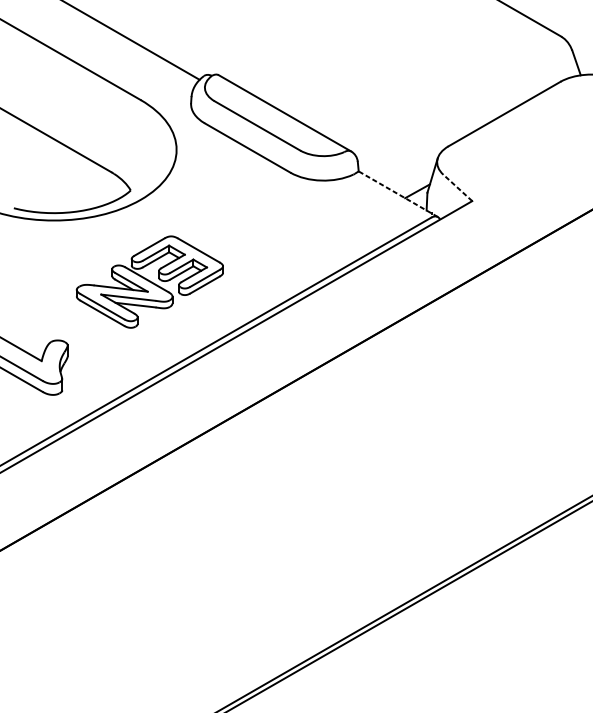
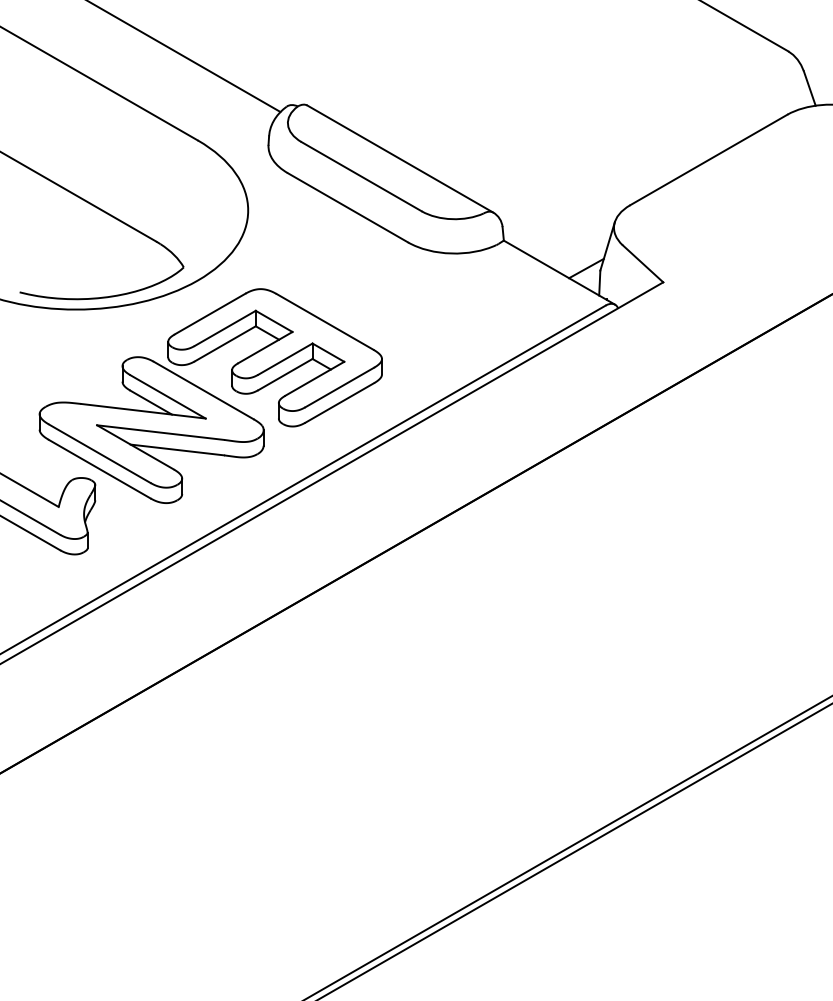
line: (457, 187) -> (642, 263), dashed -> solid
line: (398, 194) -> (559, 272), dashed -> solid
part: (149, 281) -> (210, 395), size x1.67

